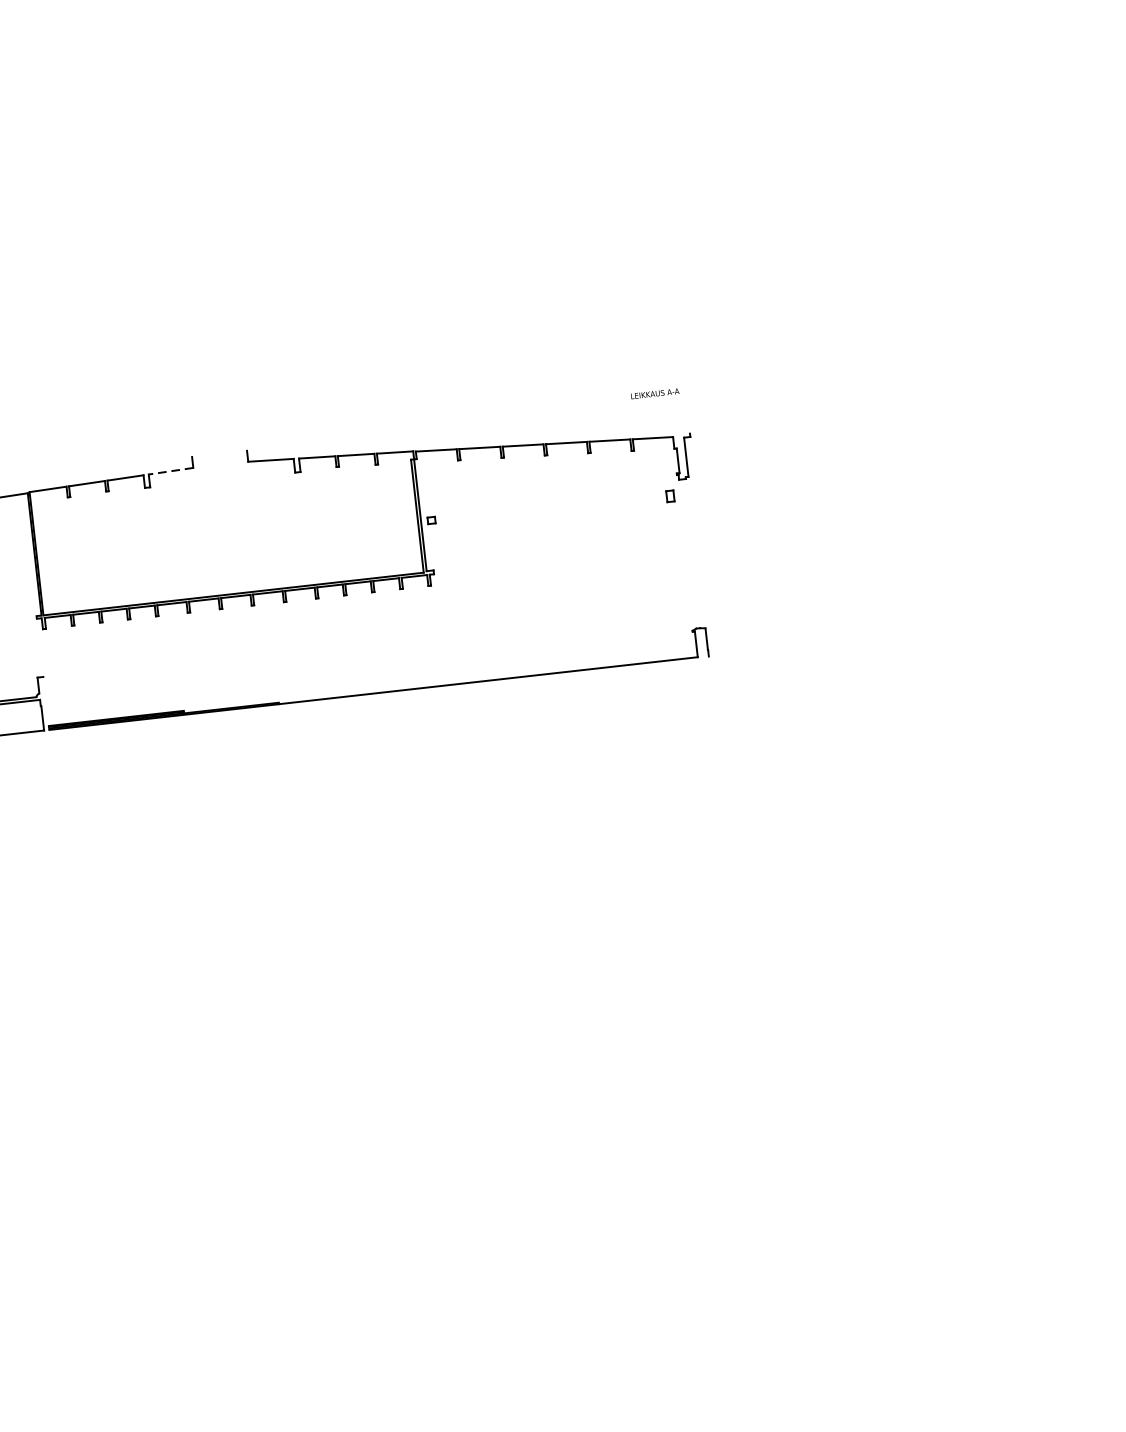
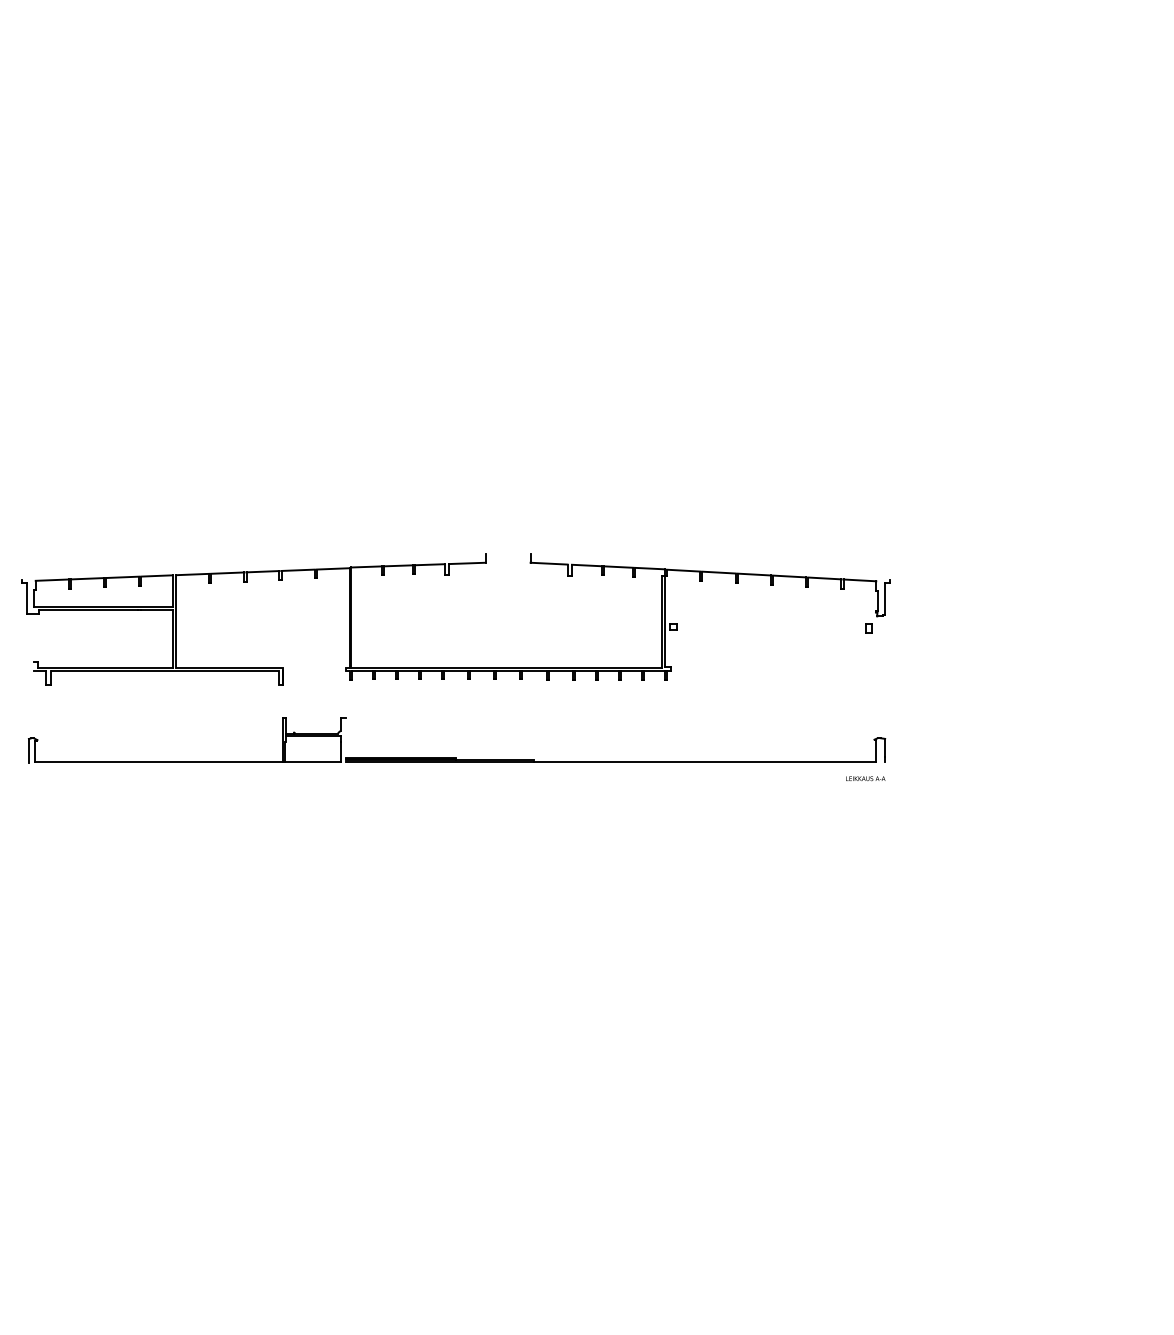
text: (654, 393) -> (865, 778), moved
line: (170, 471) -> (466, 563), dashed -> solid

